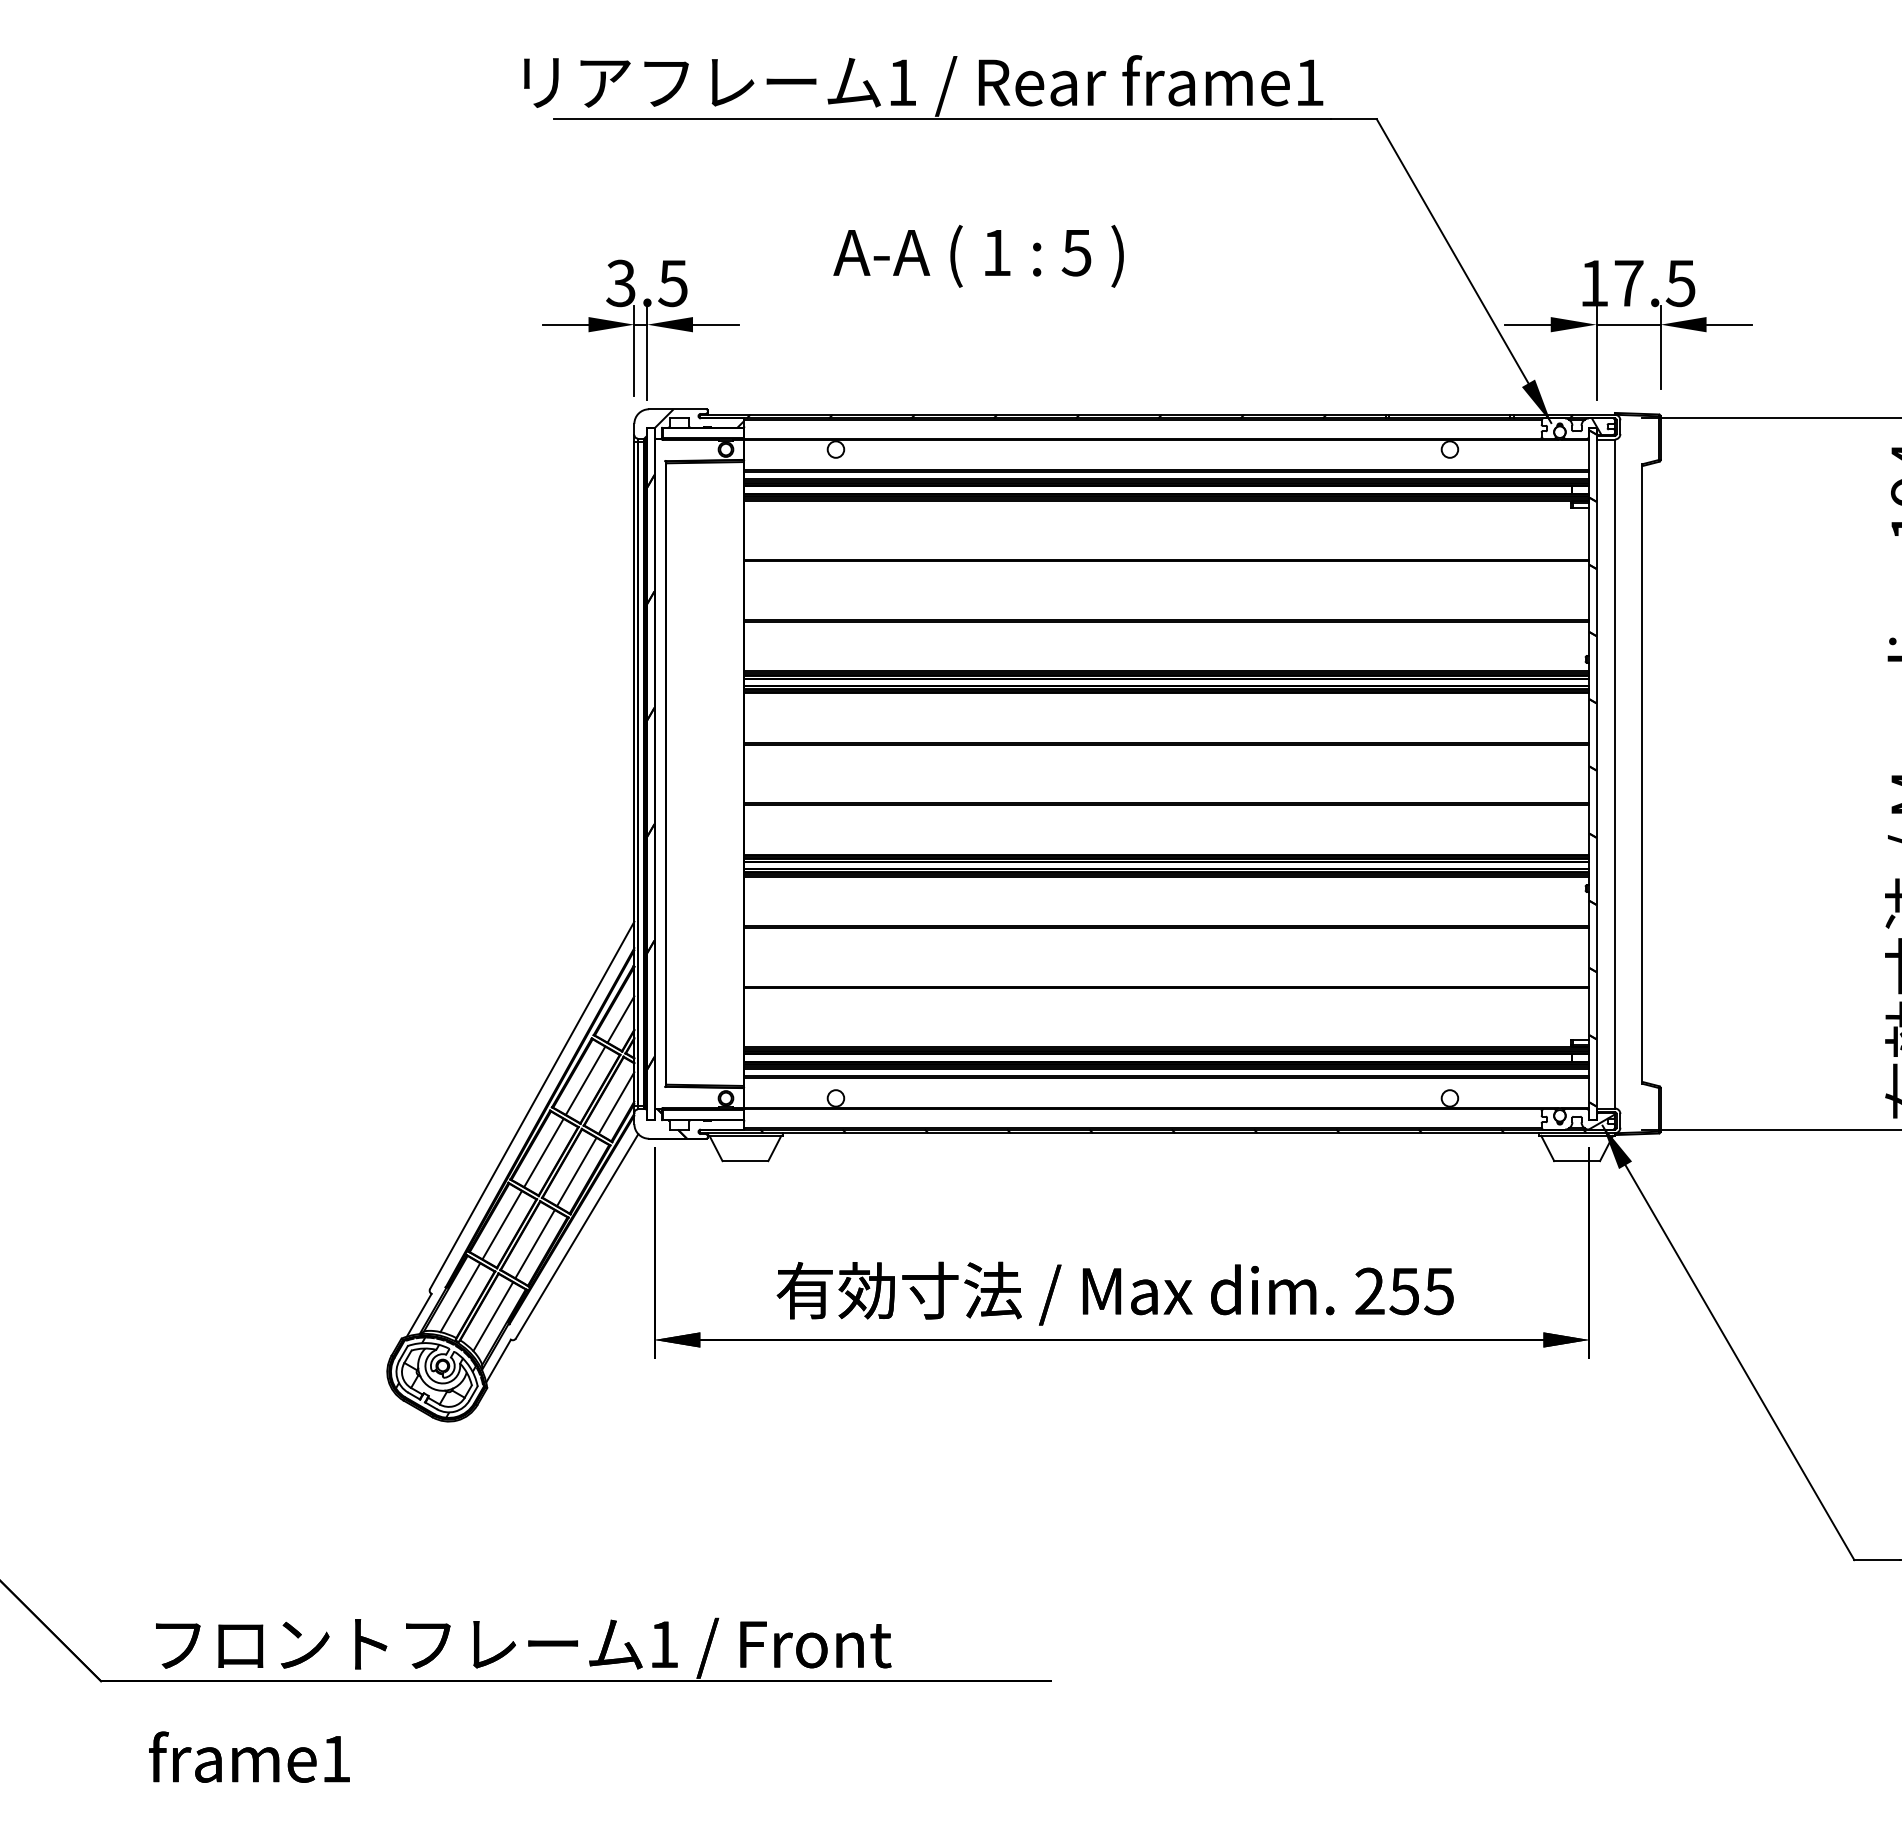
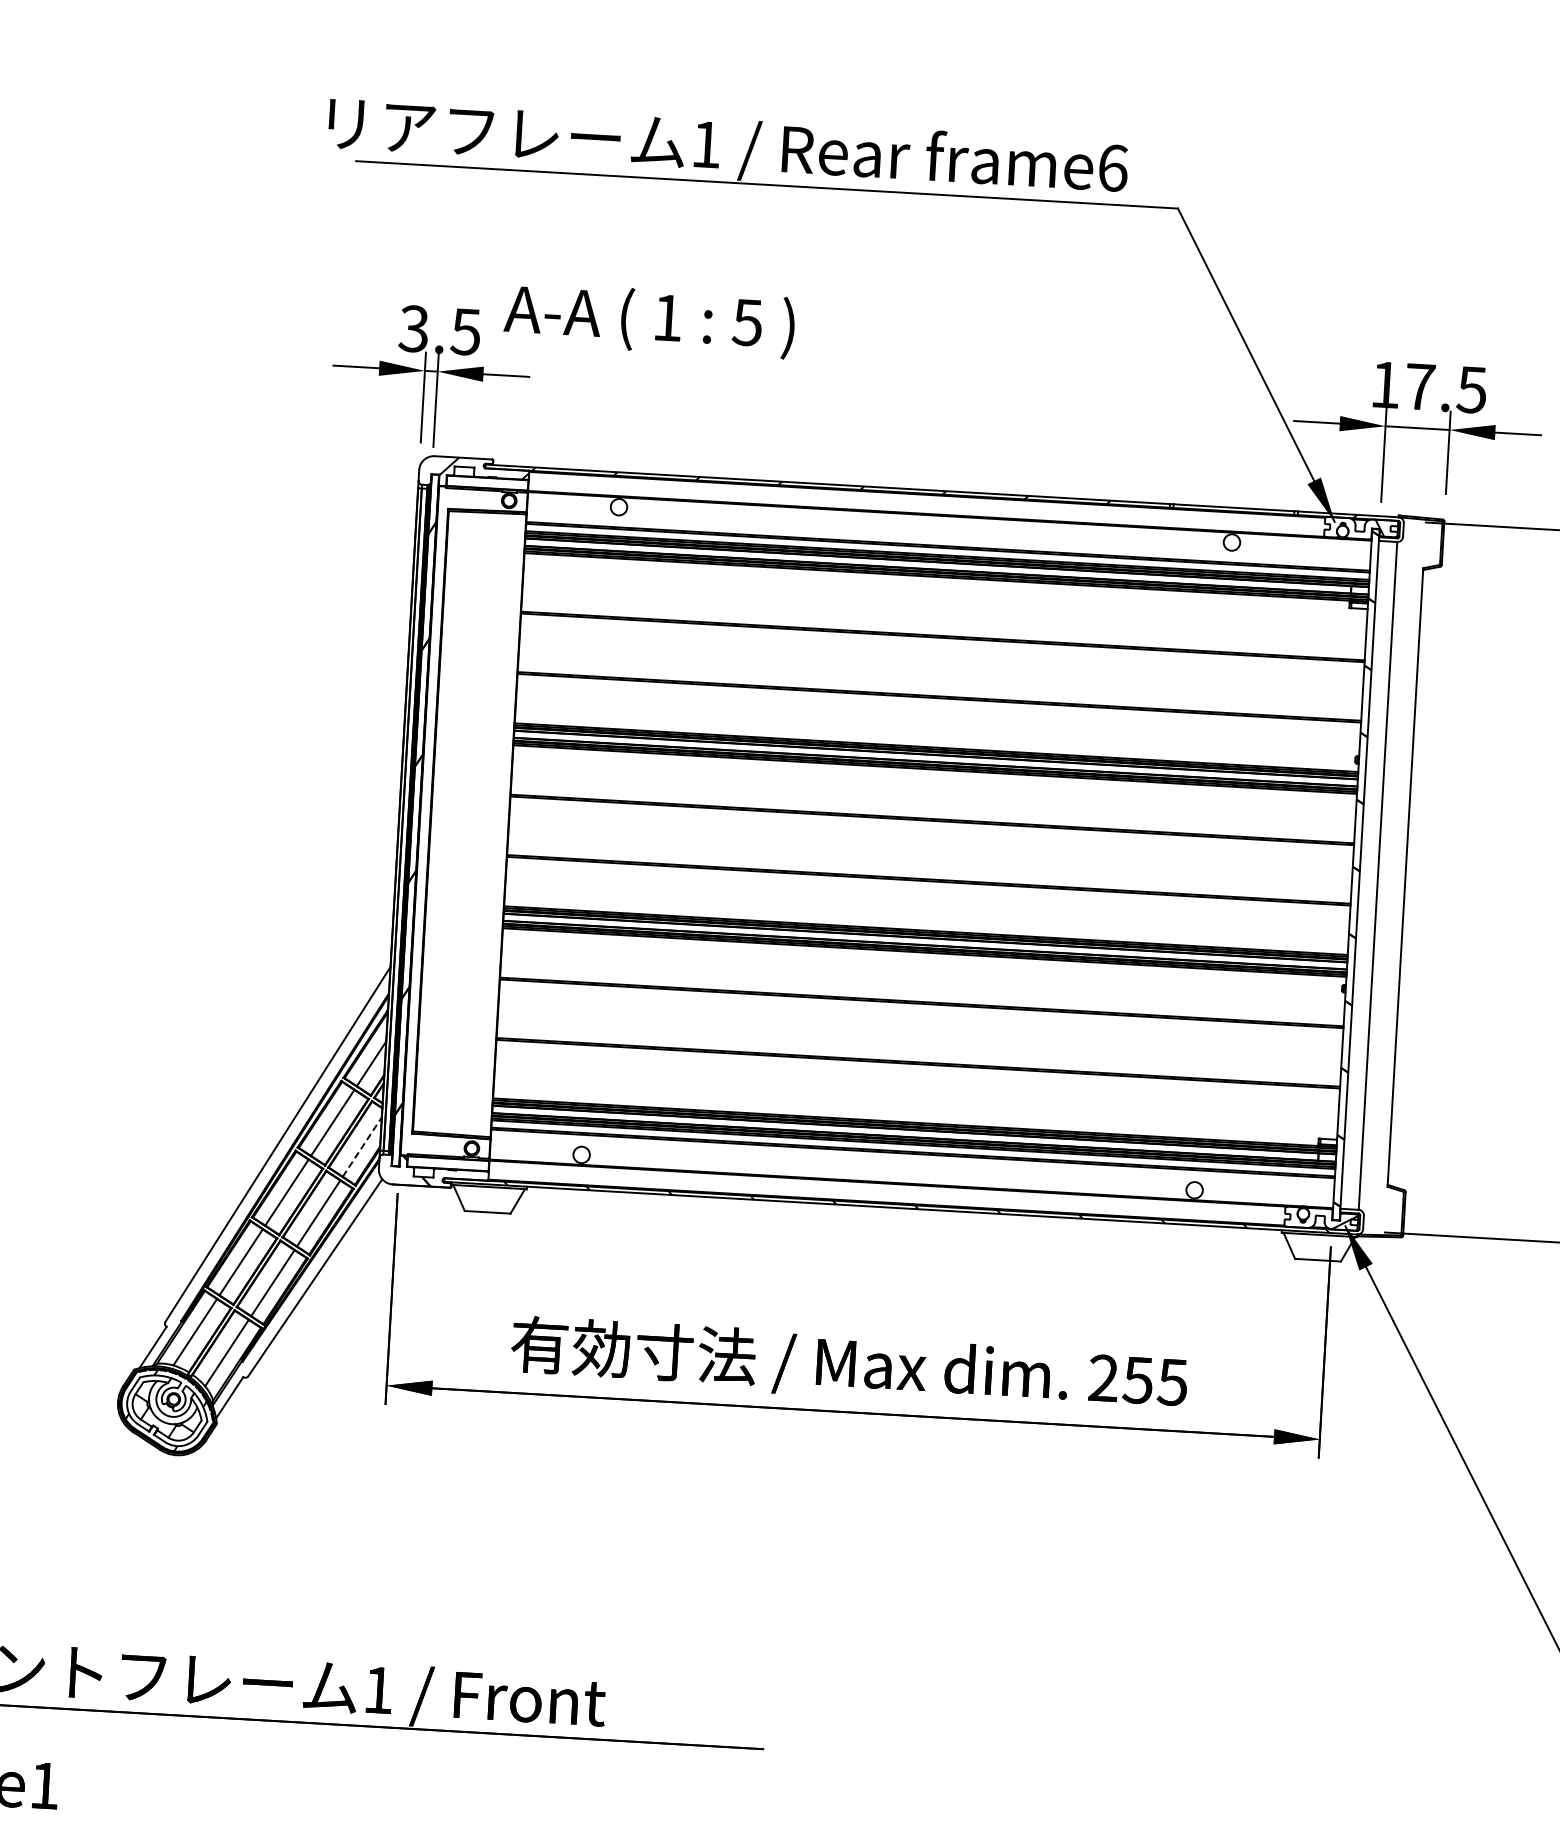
text: (1310, 82) -> (1113, 168), frame1 -> frame6
text: (978, 255) -> (649, 319), moved
line: (616, 1103) -> (362, 1147), solid -> dashed

